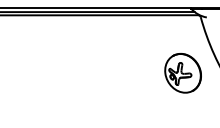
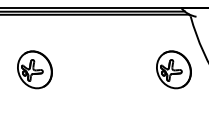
part: (36, 72) -> (34, 69), added

